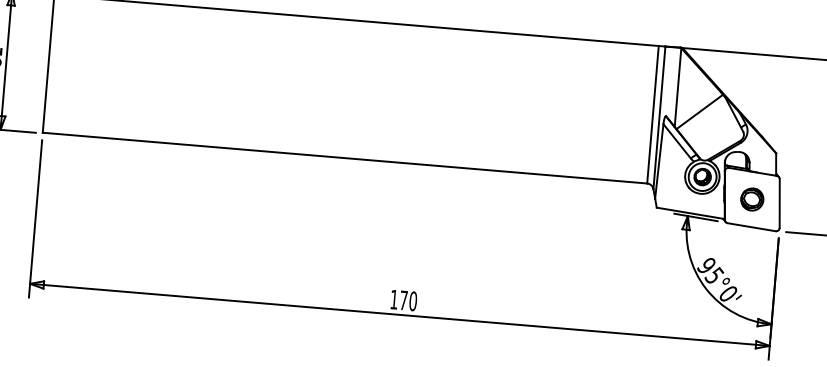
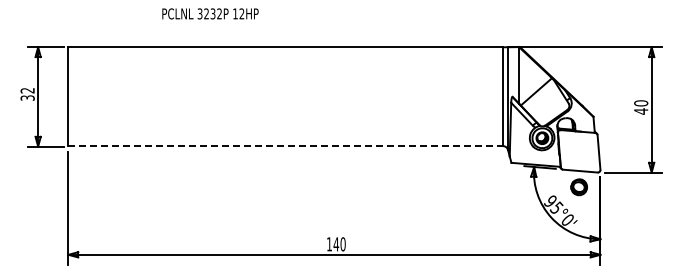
line: (345, 158) -> (286, 146), solid -> dashed
part: (751, 199) -> (578, 187), moved
text: (403, 300) -> (336, 244), 170 -> 140

